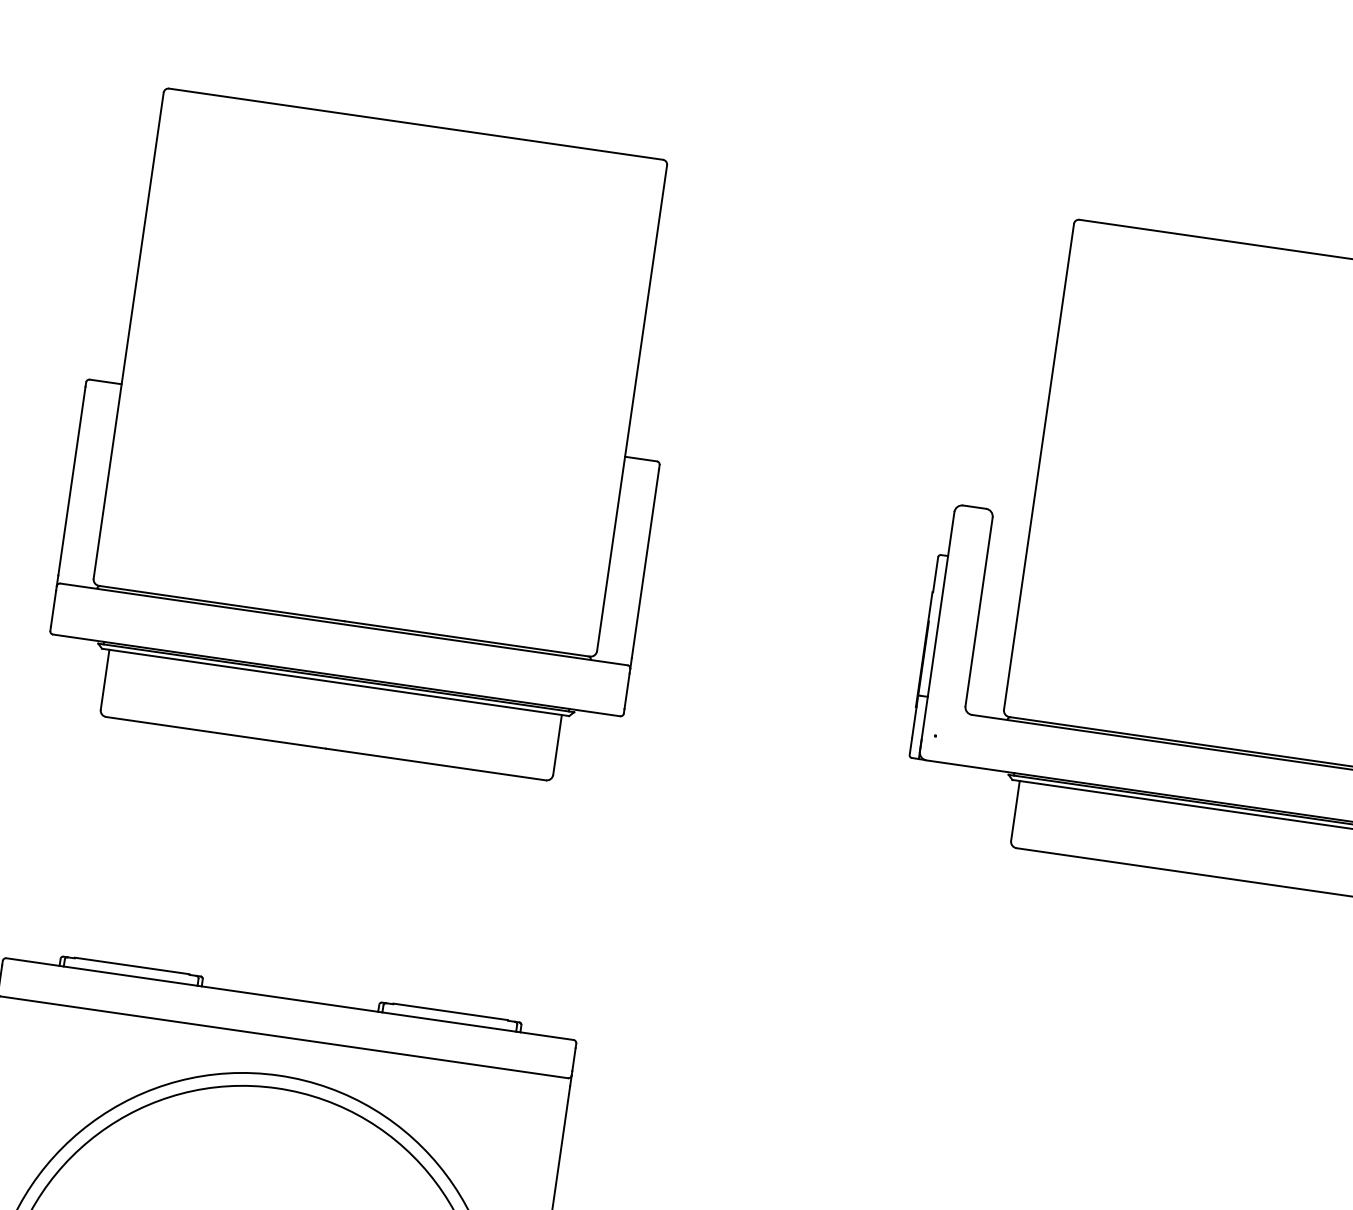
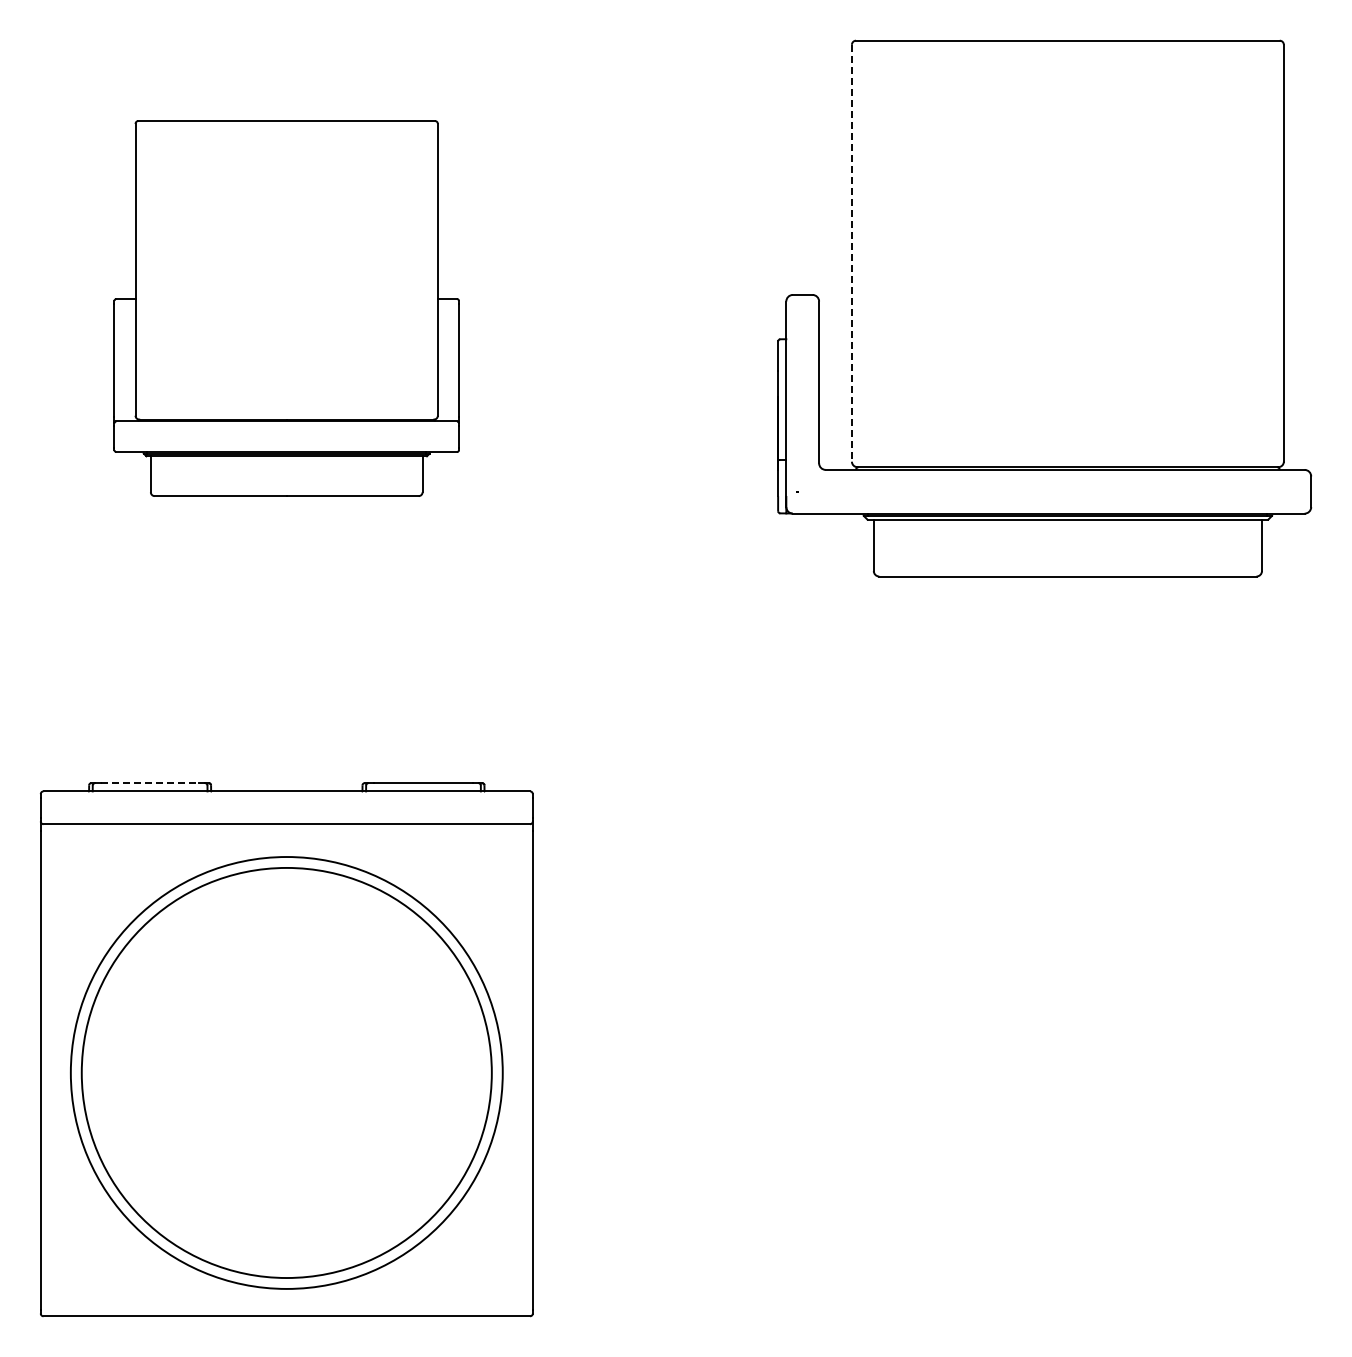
part: (370, 436) -> (286, 308), size x0.7
line: (1038, 467) -> (851, 253), solid -> dashed
line: (132, 965) -> (150, 782), solid -> dashed

